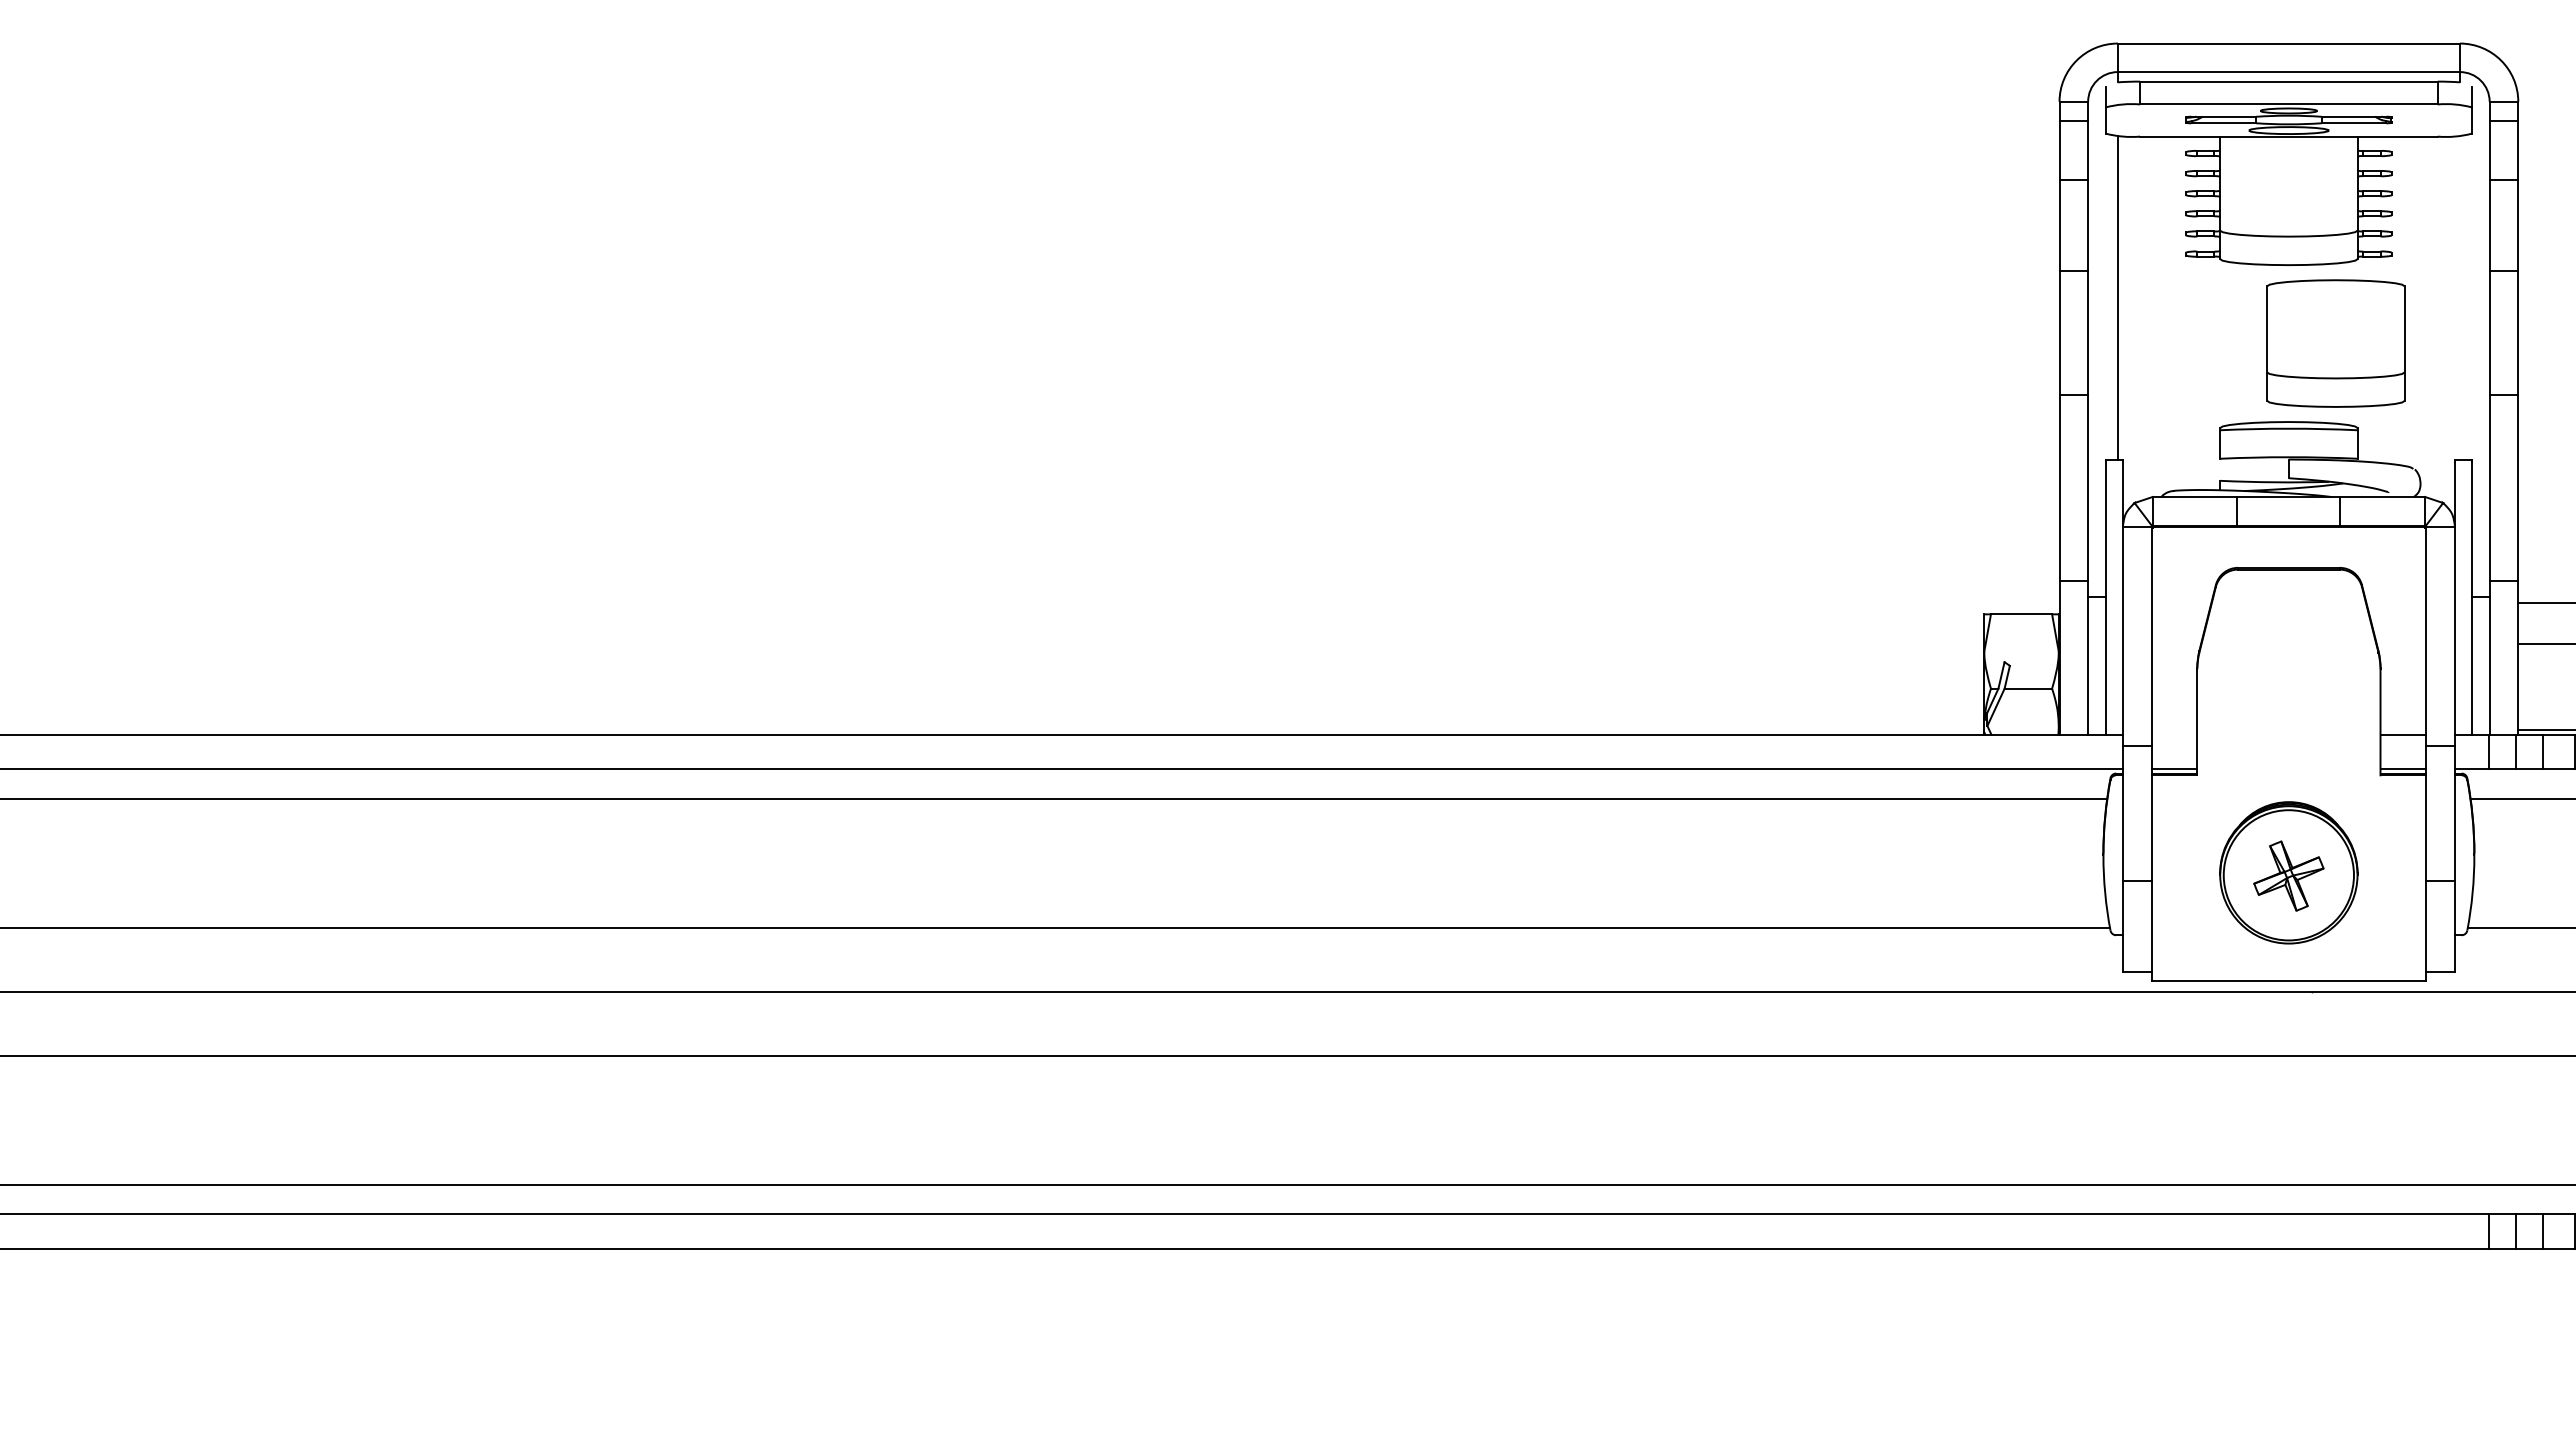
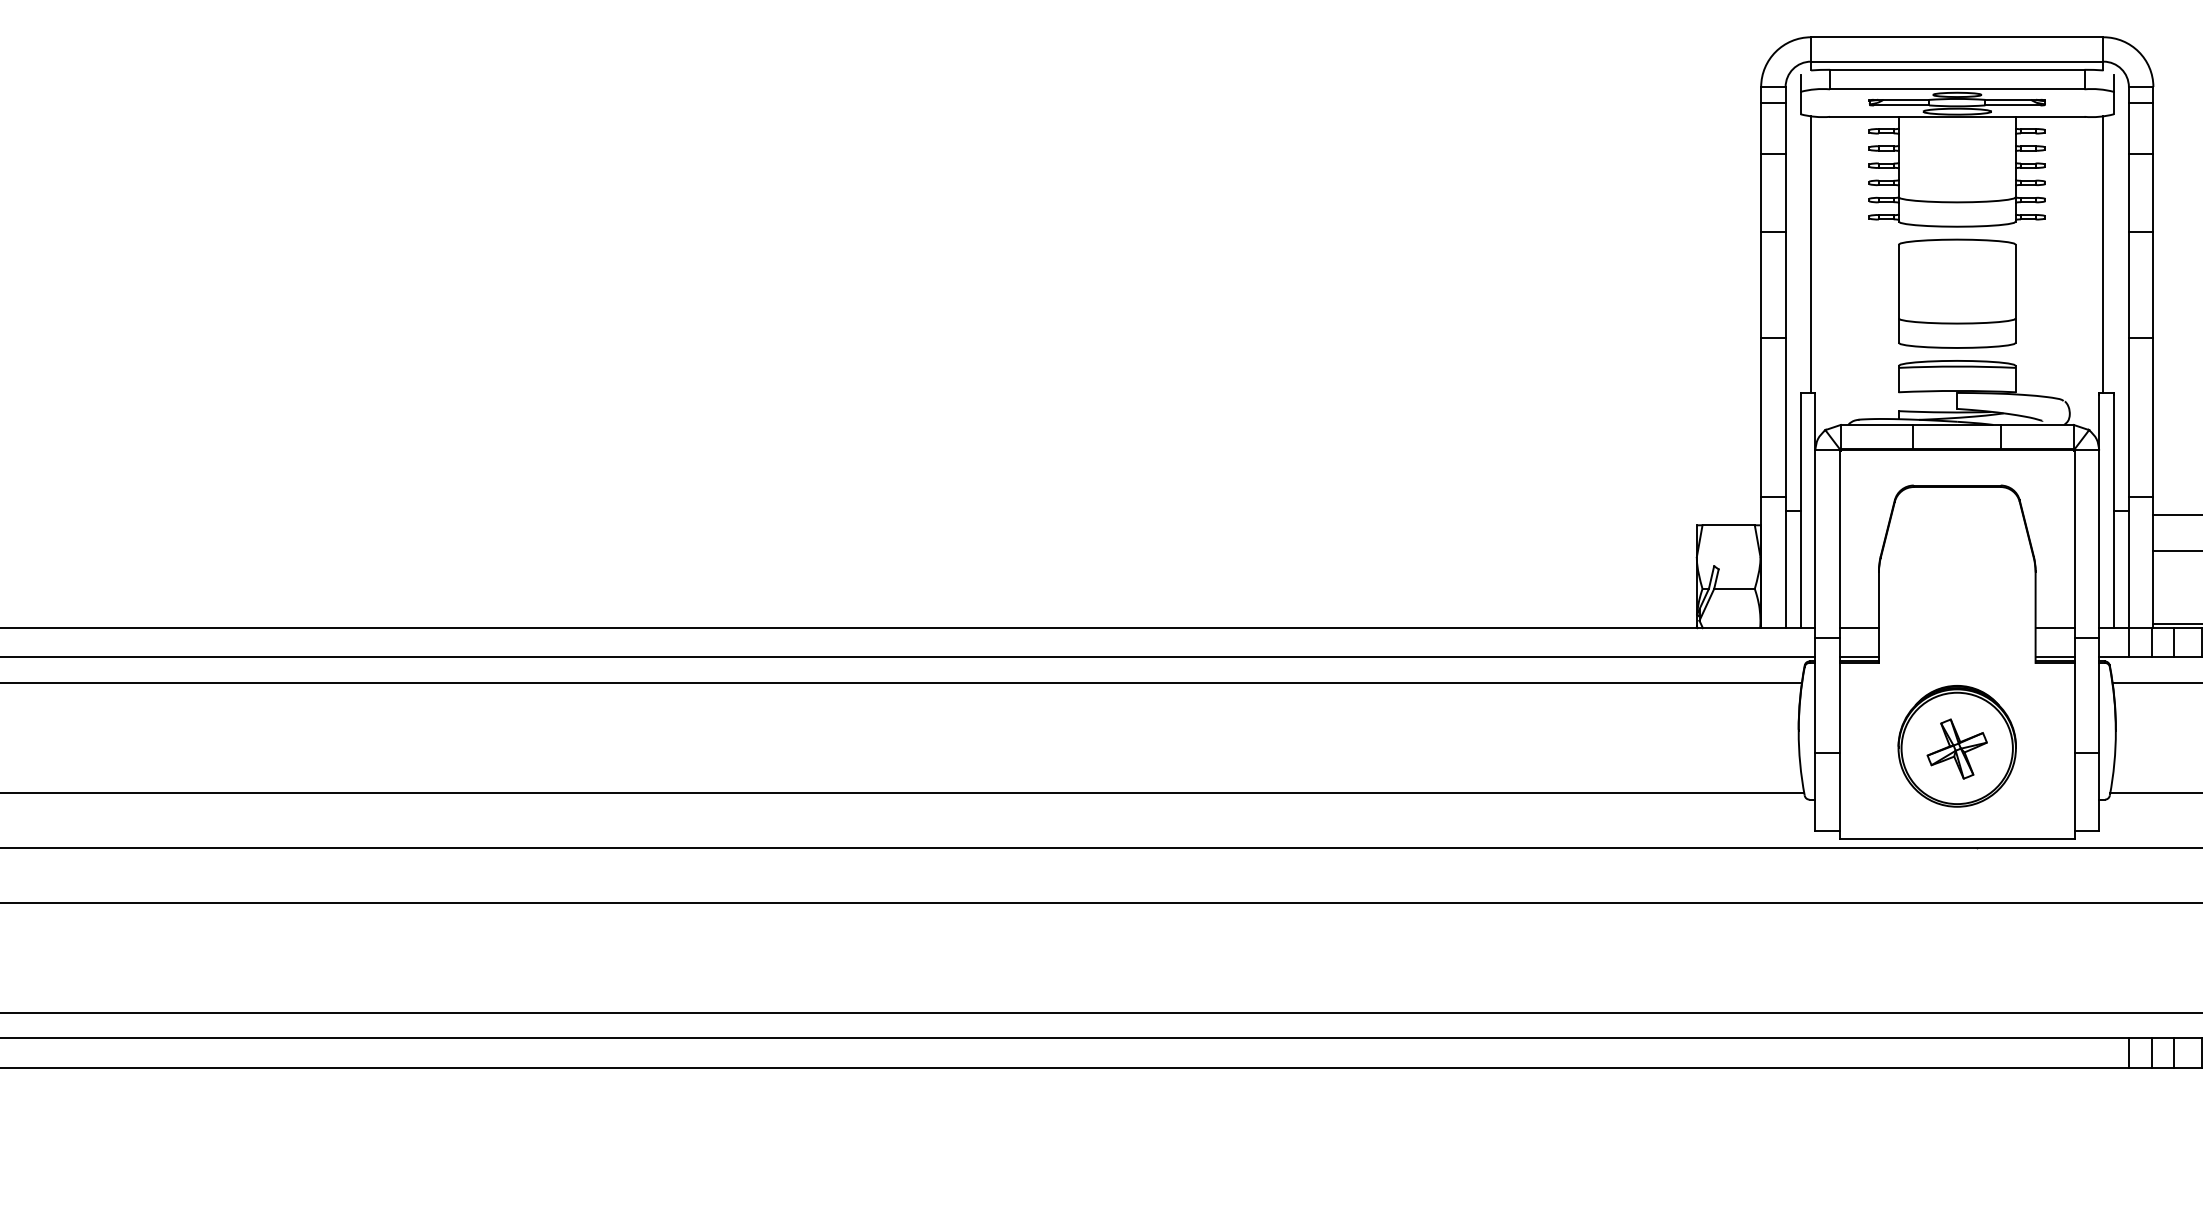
line: (2459, 297) -> (2103, 254), added
part: (2335, 343) -> (1956, 293), moved
line: (2174, 734) -> (1859, 628), added

